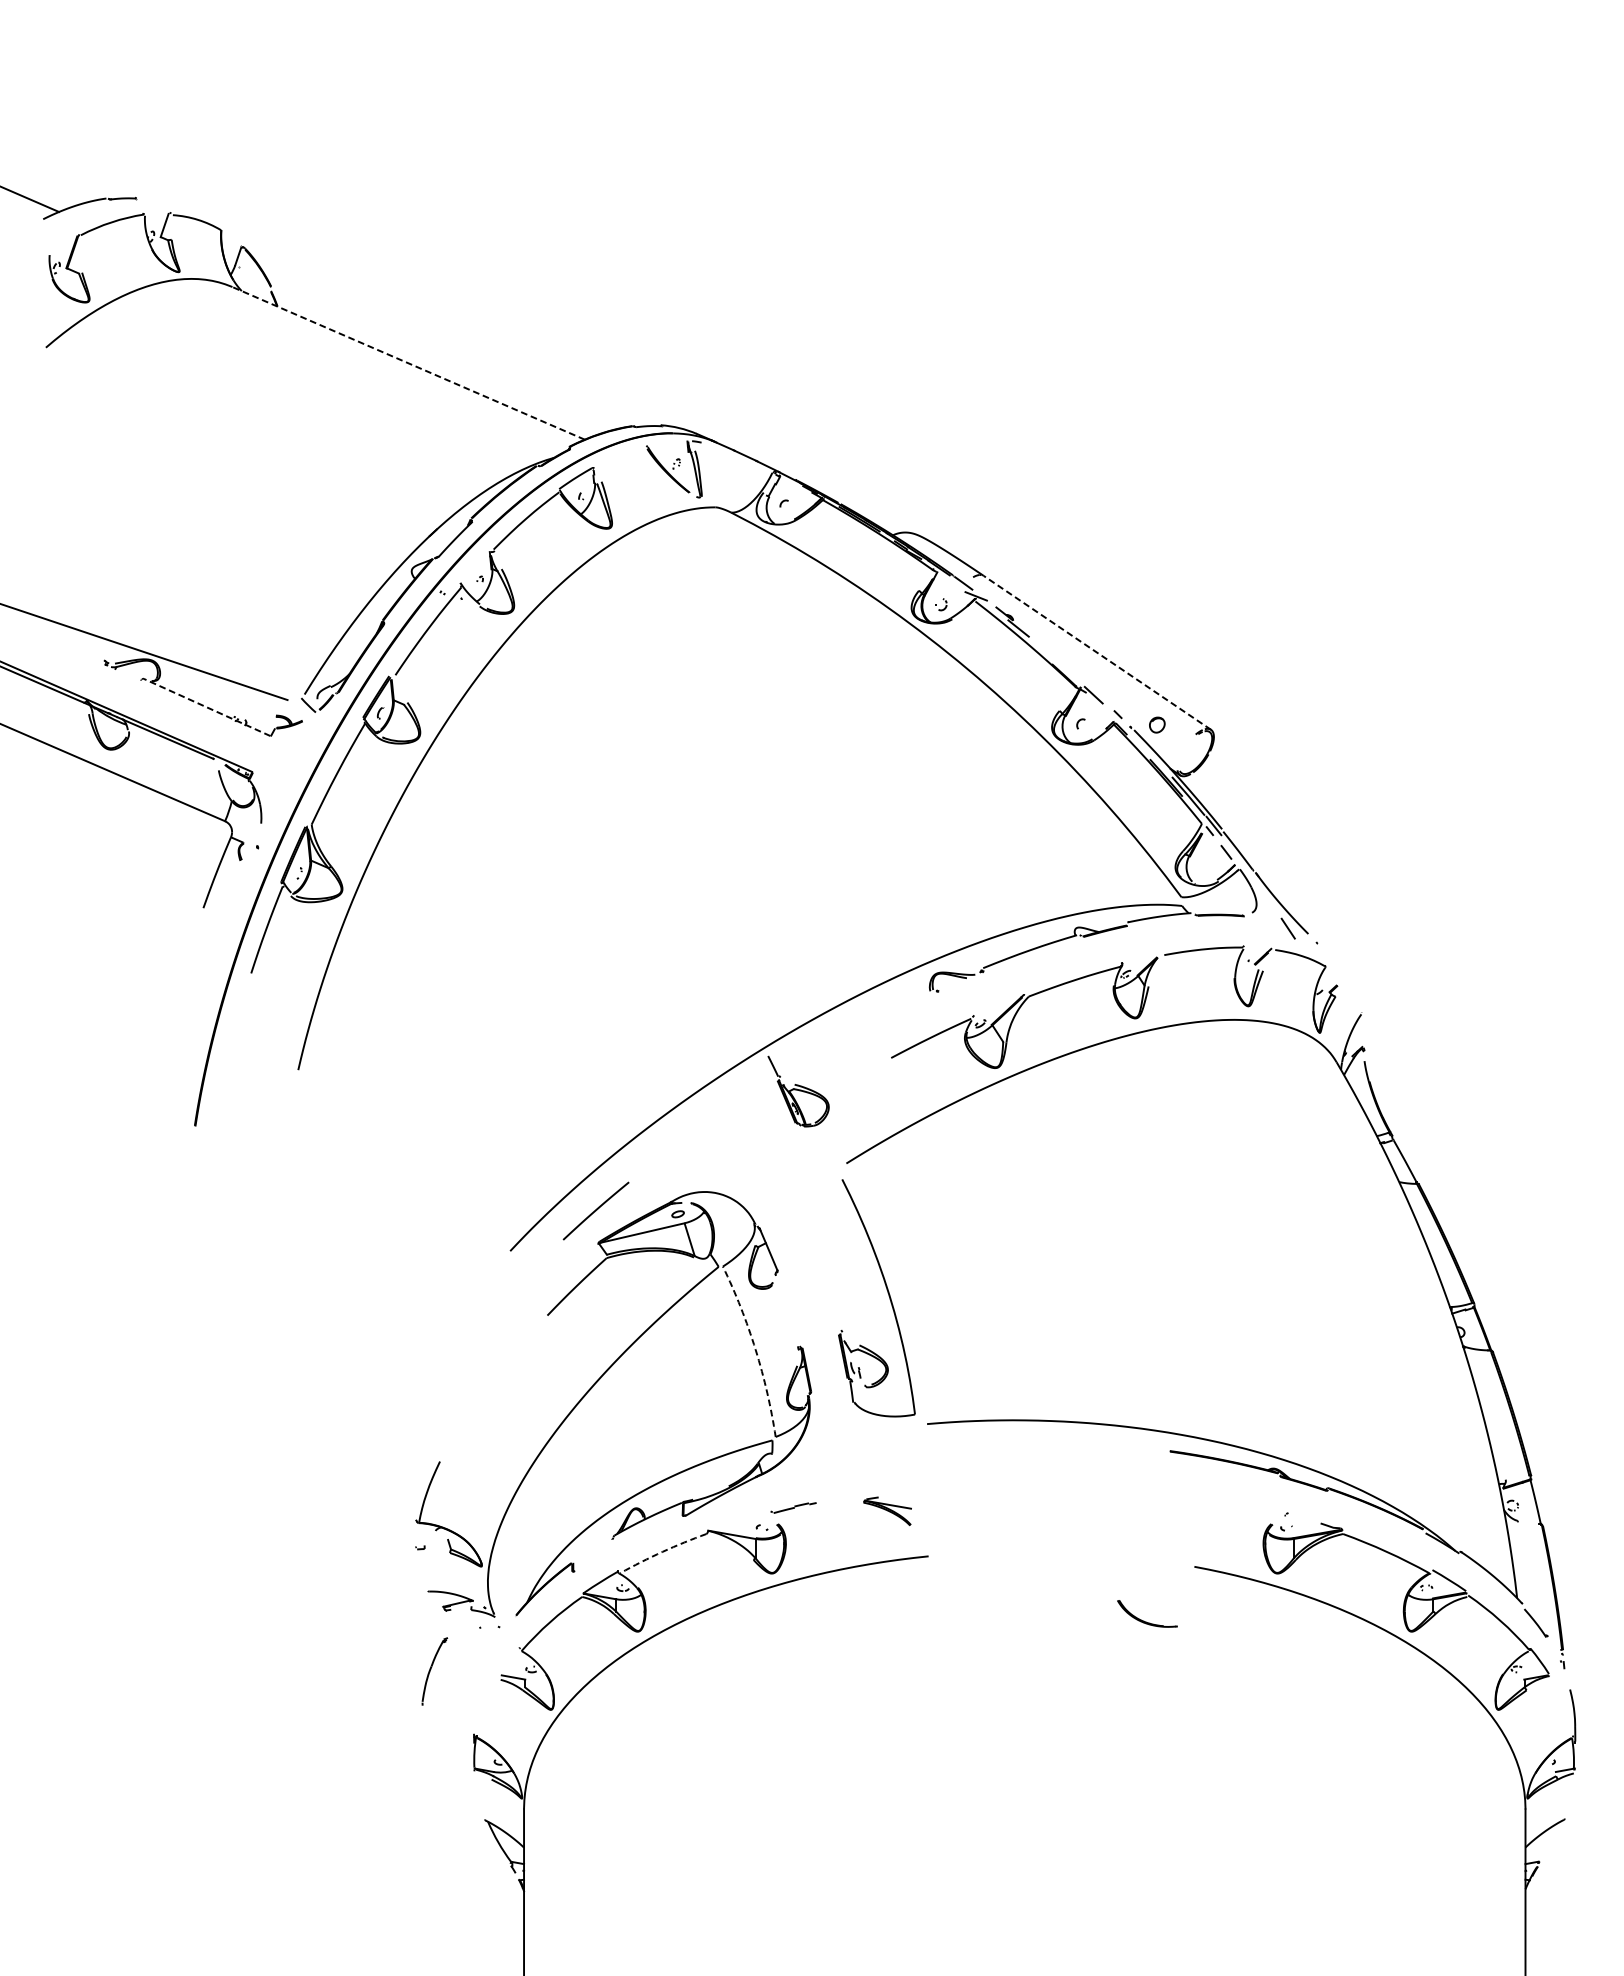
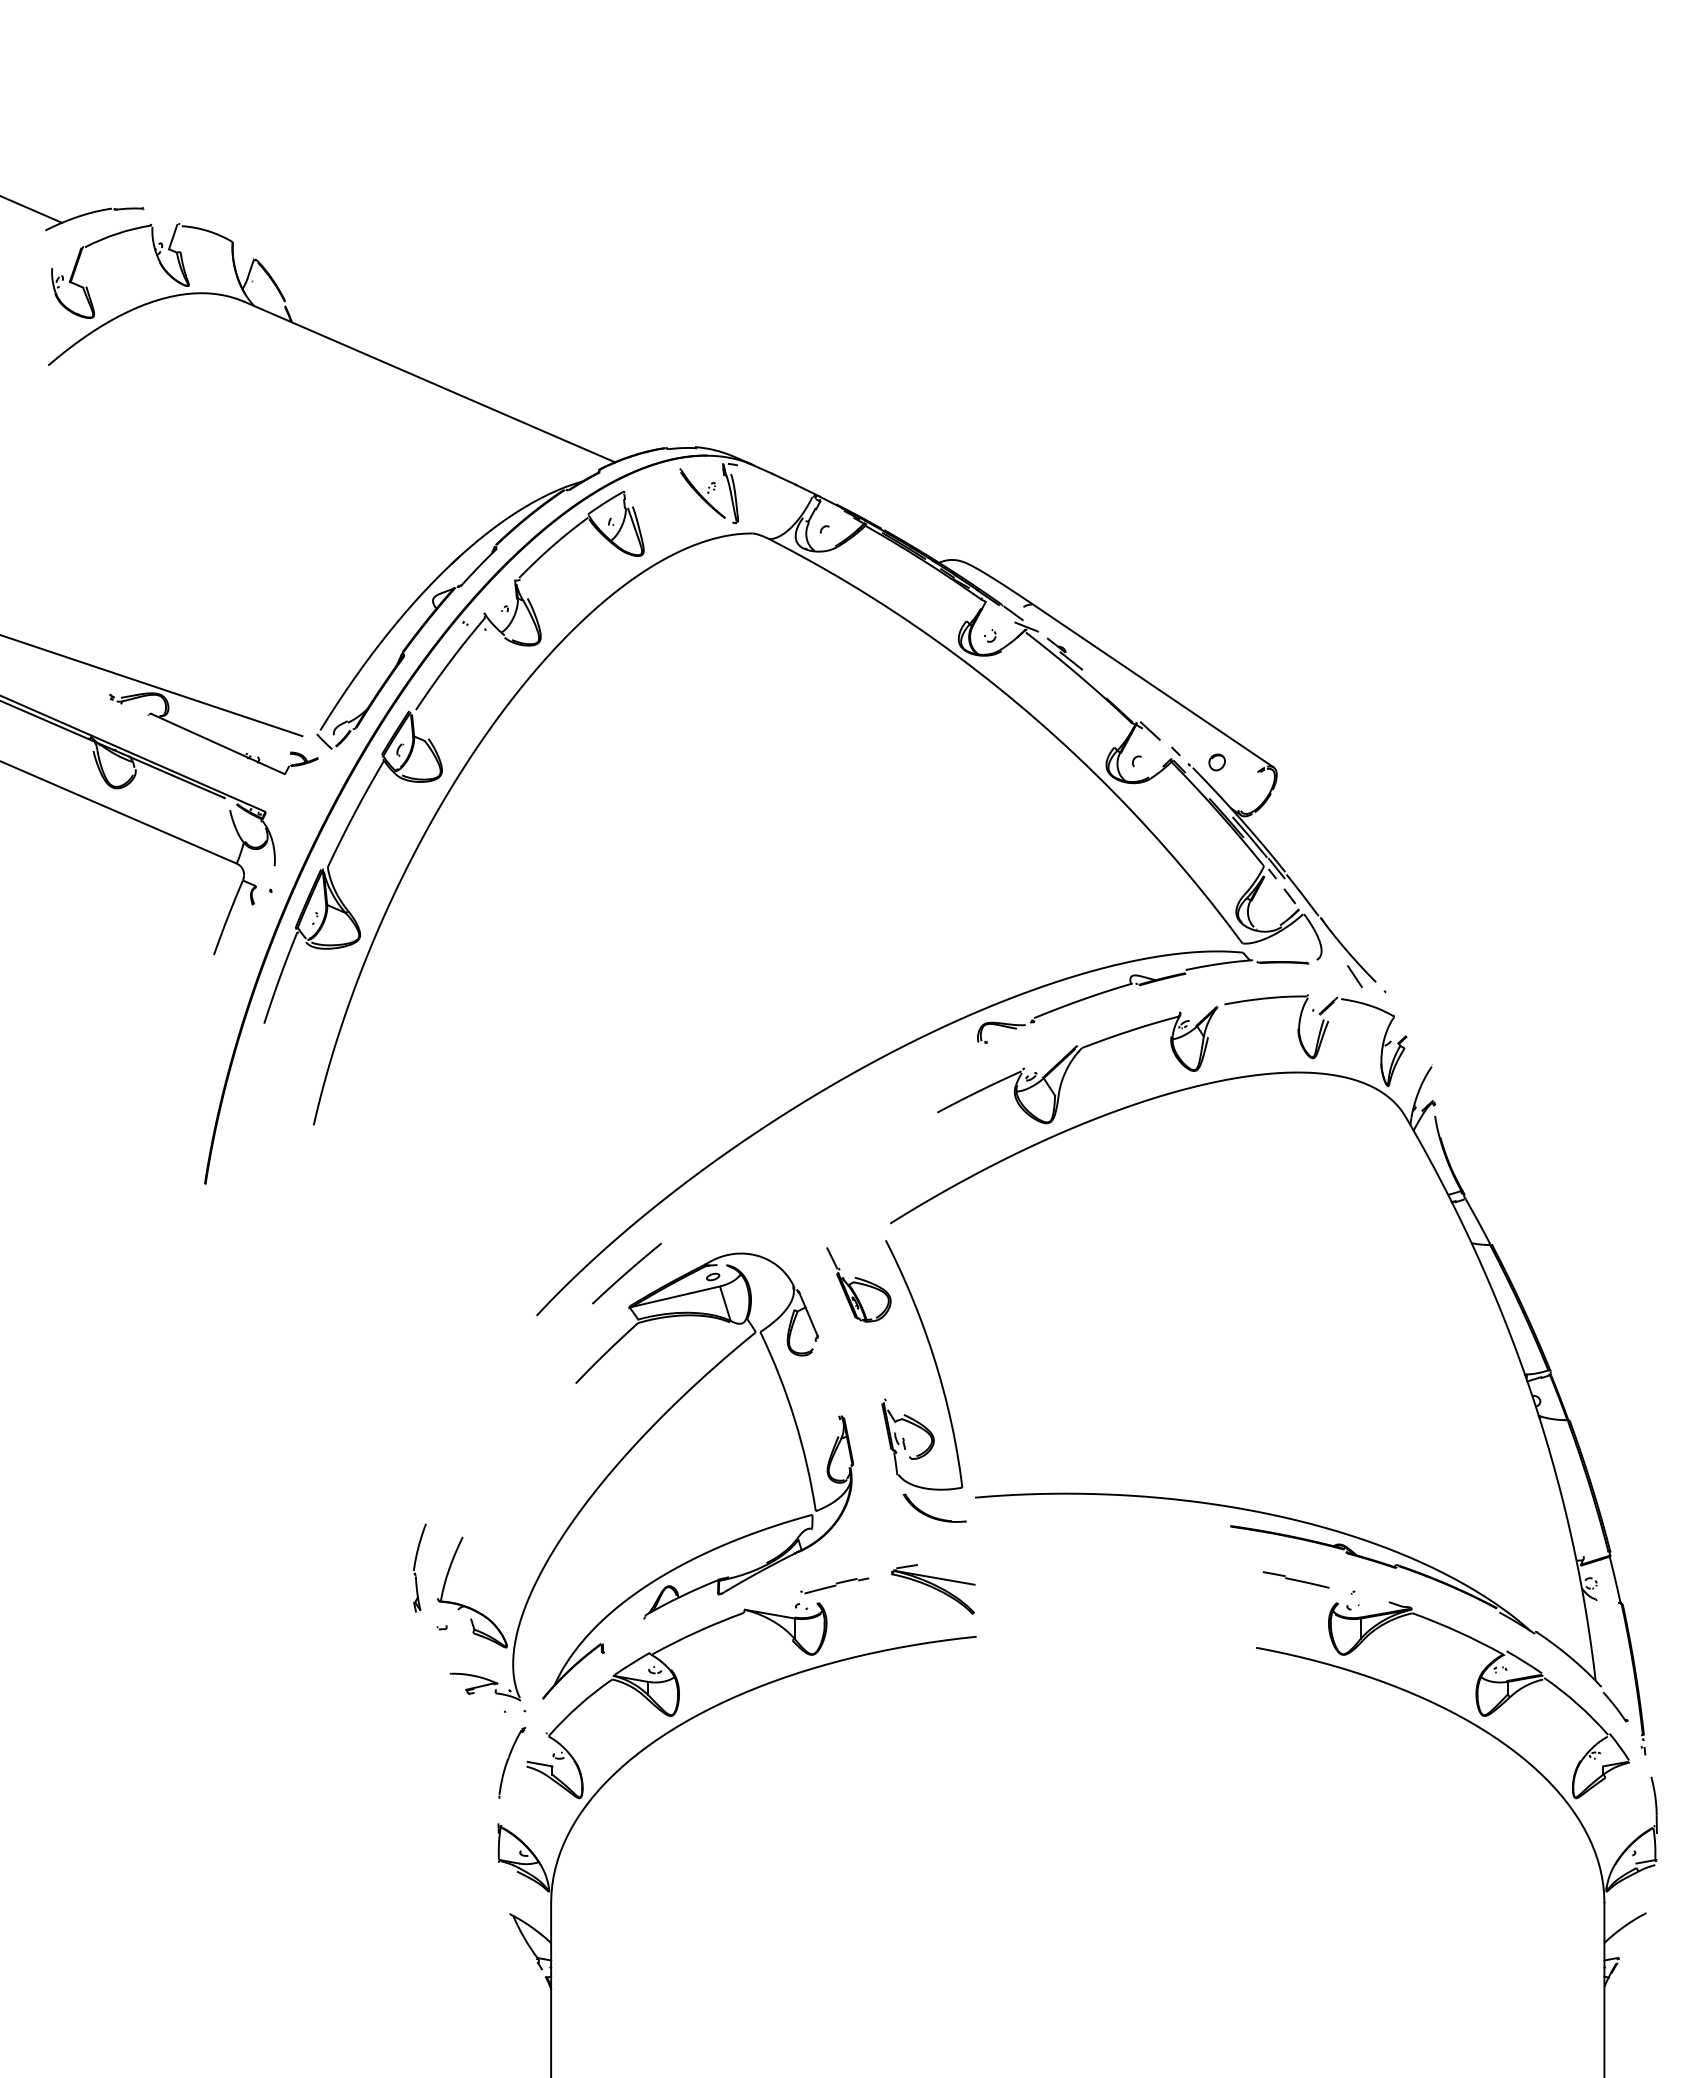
line: (408, 363) -> (429, 382), dashed -> solid
line: (1096, 652) -> (1153, 686), dashed -> solid
line: (206, 707) -> (217, 743), dashed -> solid
part: (798, 1091) -> (858, 1284), moved
arc: (755, 1349) -> (794, 1419), dashed -> solid
part: (398, 1490) -> (419, 1567), added
part: (1231, 1501) -> (1295, 1579), added
part: (793, 1507) -> (834, 1585), size x1.43
part: (887, 1511) -> (933, 1589), size x1.67
arc: (662, 1552) -> (696, 1632), dashed -> solid
part: (1144, 1620) -> (931, 1515), moved
part: (435, 1671) -> (512, 1762), moved

